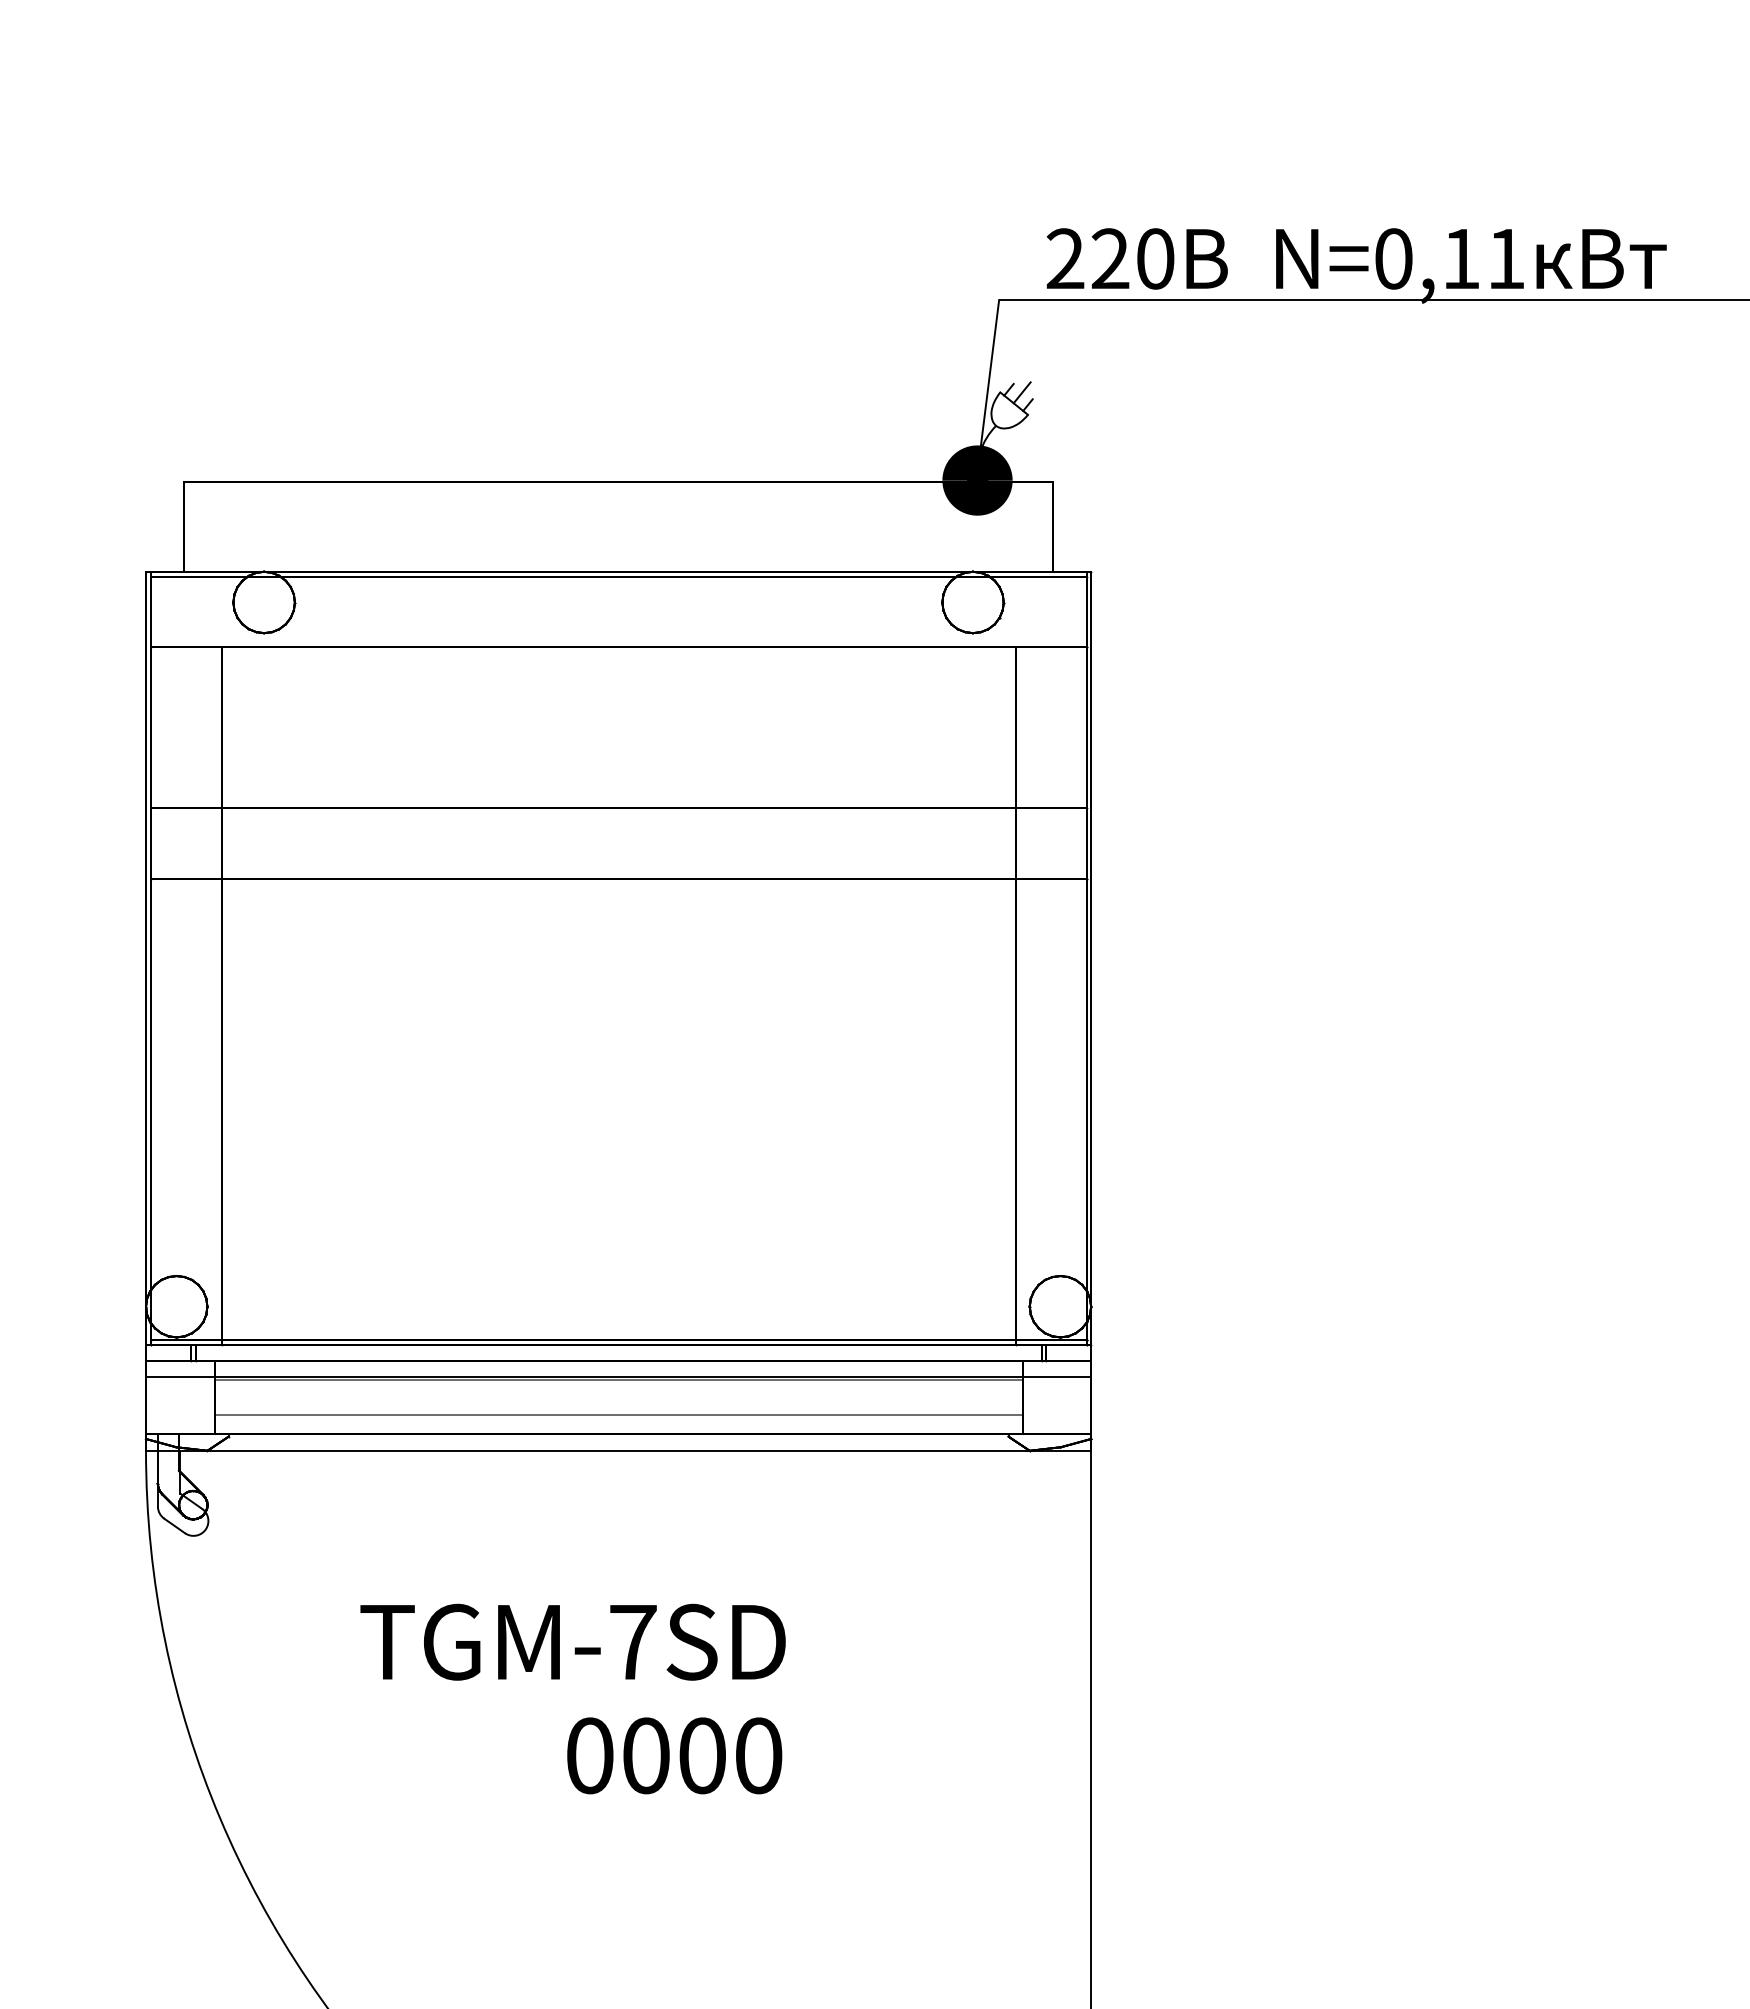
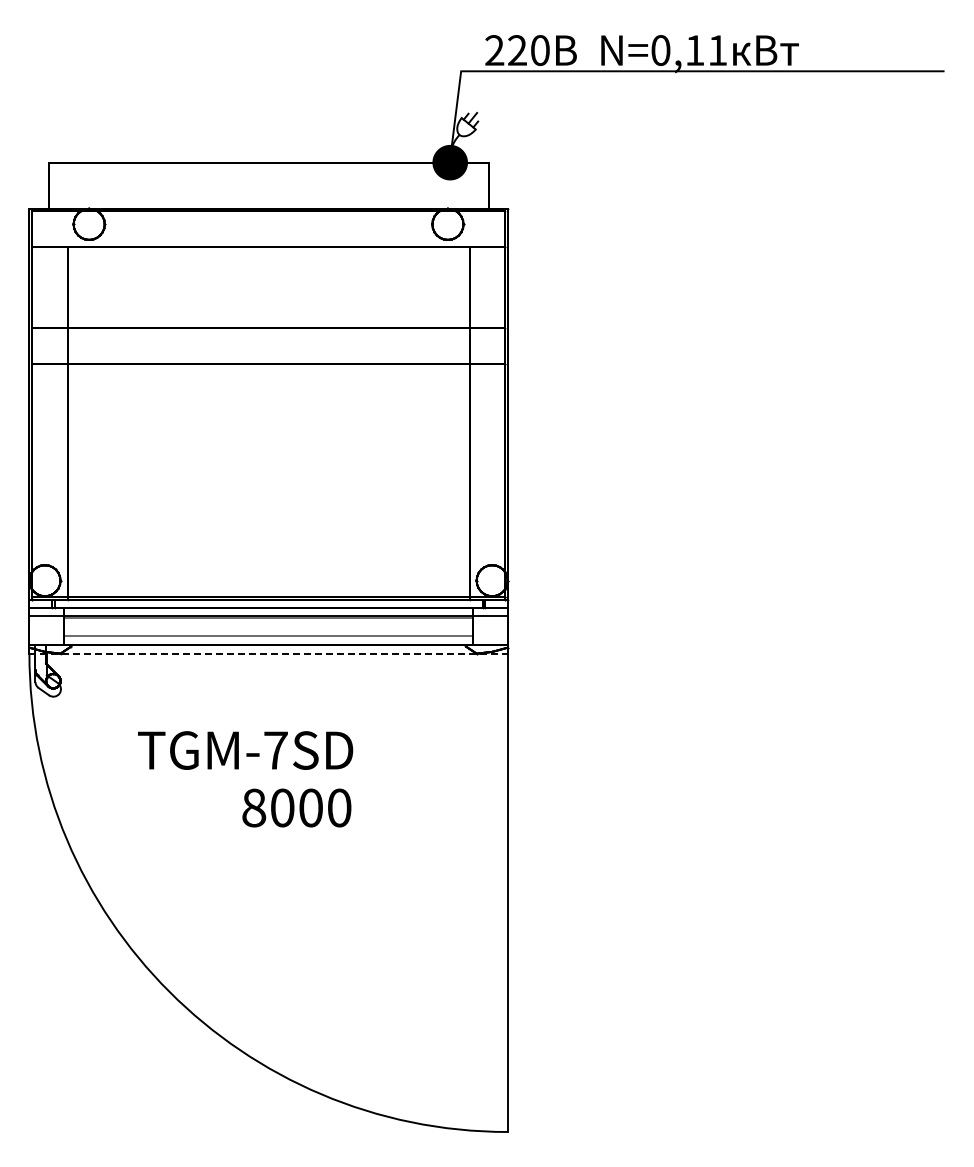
line: (620, 1450) -> (269, 653), solid -> dashed
text: (590, 1754) -> (254, 807), 0000 -> 8000

